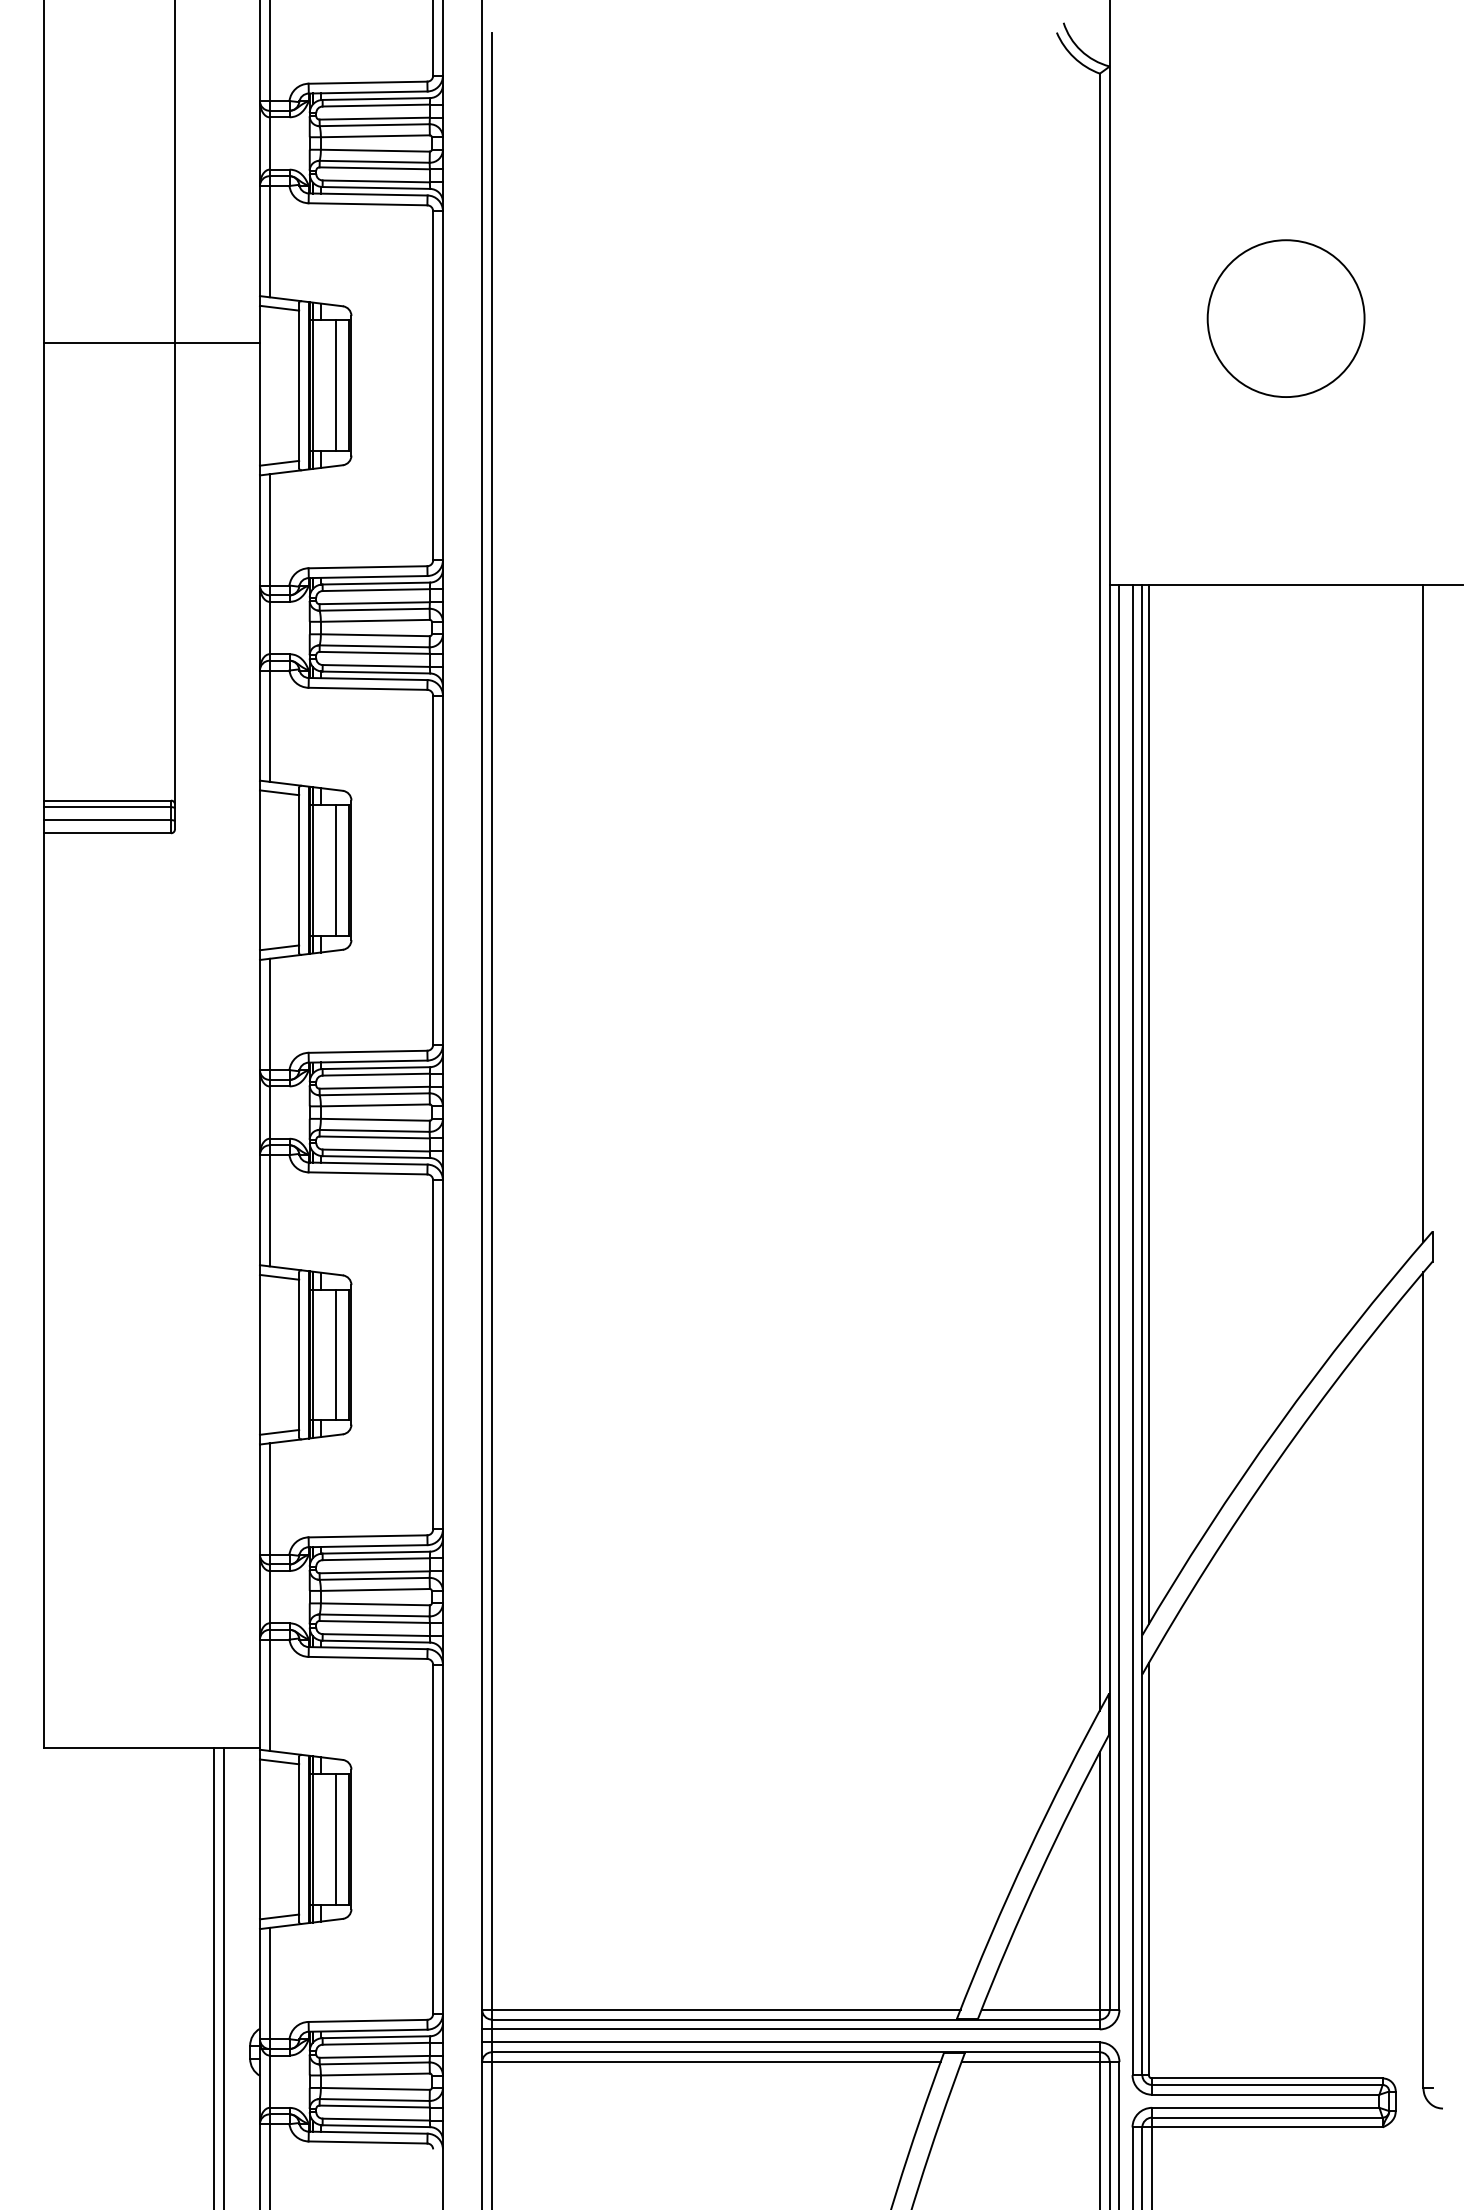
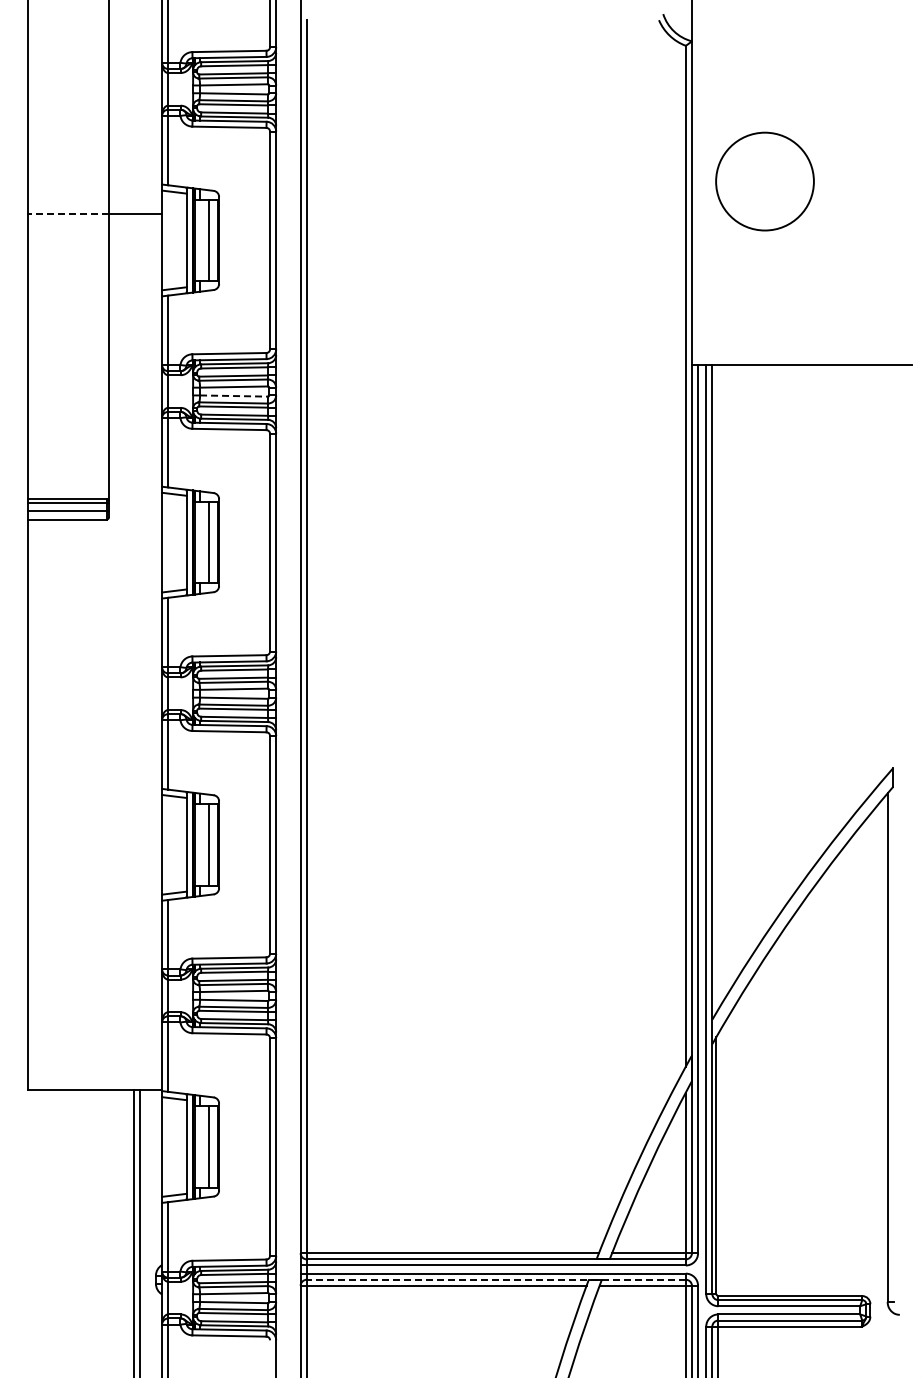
circle: (1285, 318) -> (764, 181), moved
line: (109, 342) -> (68, 213), solid -> dashed
line: (376, 635) -> (234, 396), solid -> dashed
line: (1423, 913) -> (887, 569), removed
line: (1148, 1104) -> (716, 688), removed
line: (796, 2051) -> (496, 1279), solid -> dashed

